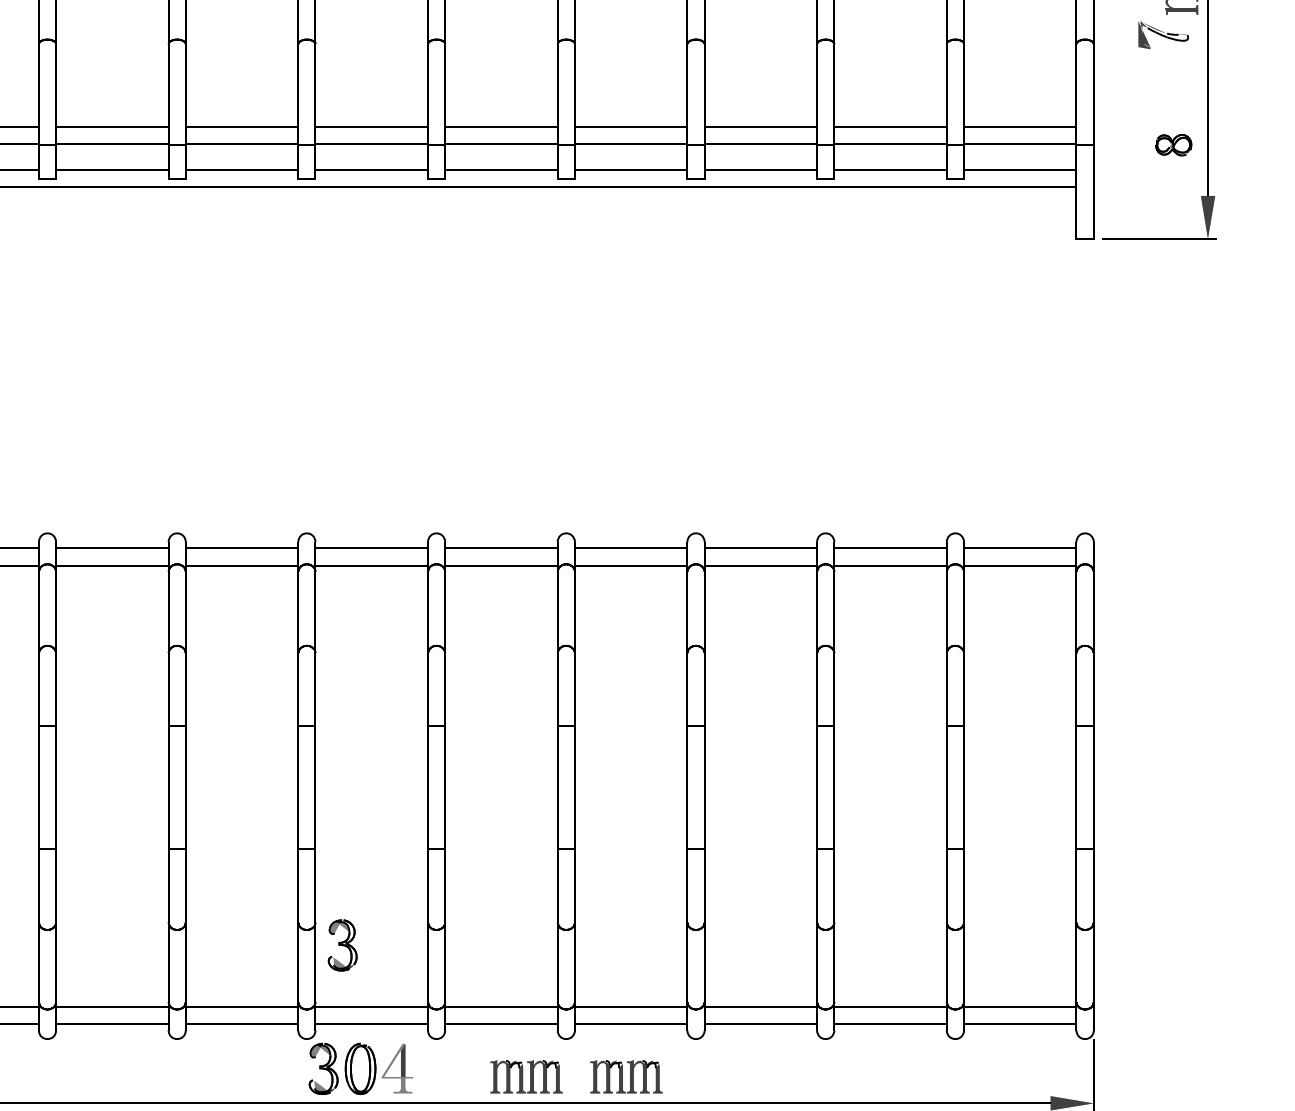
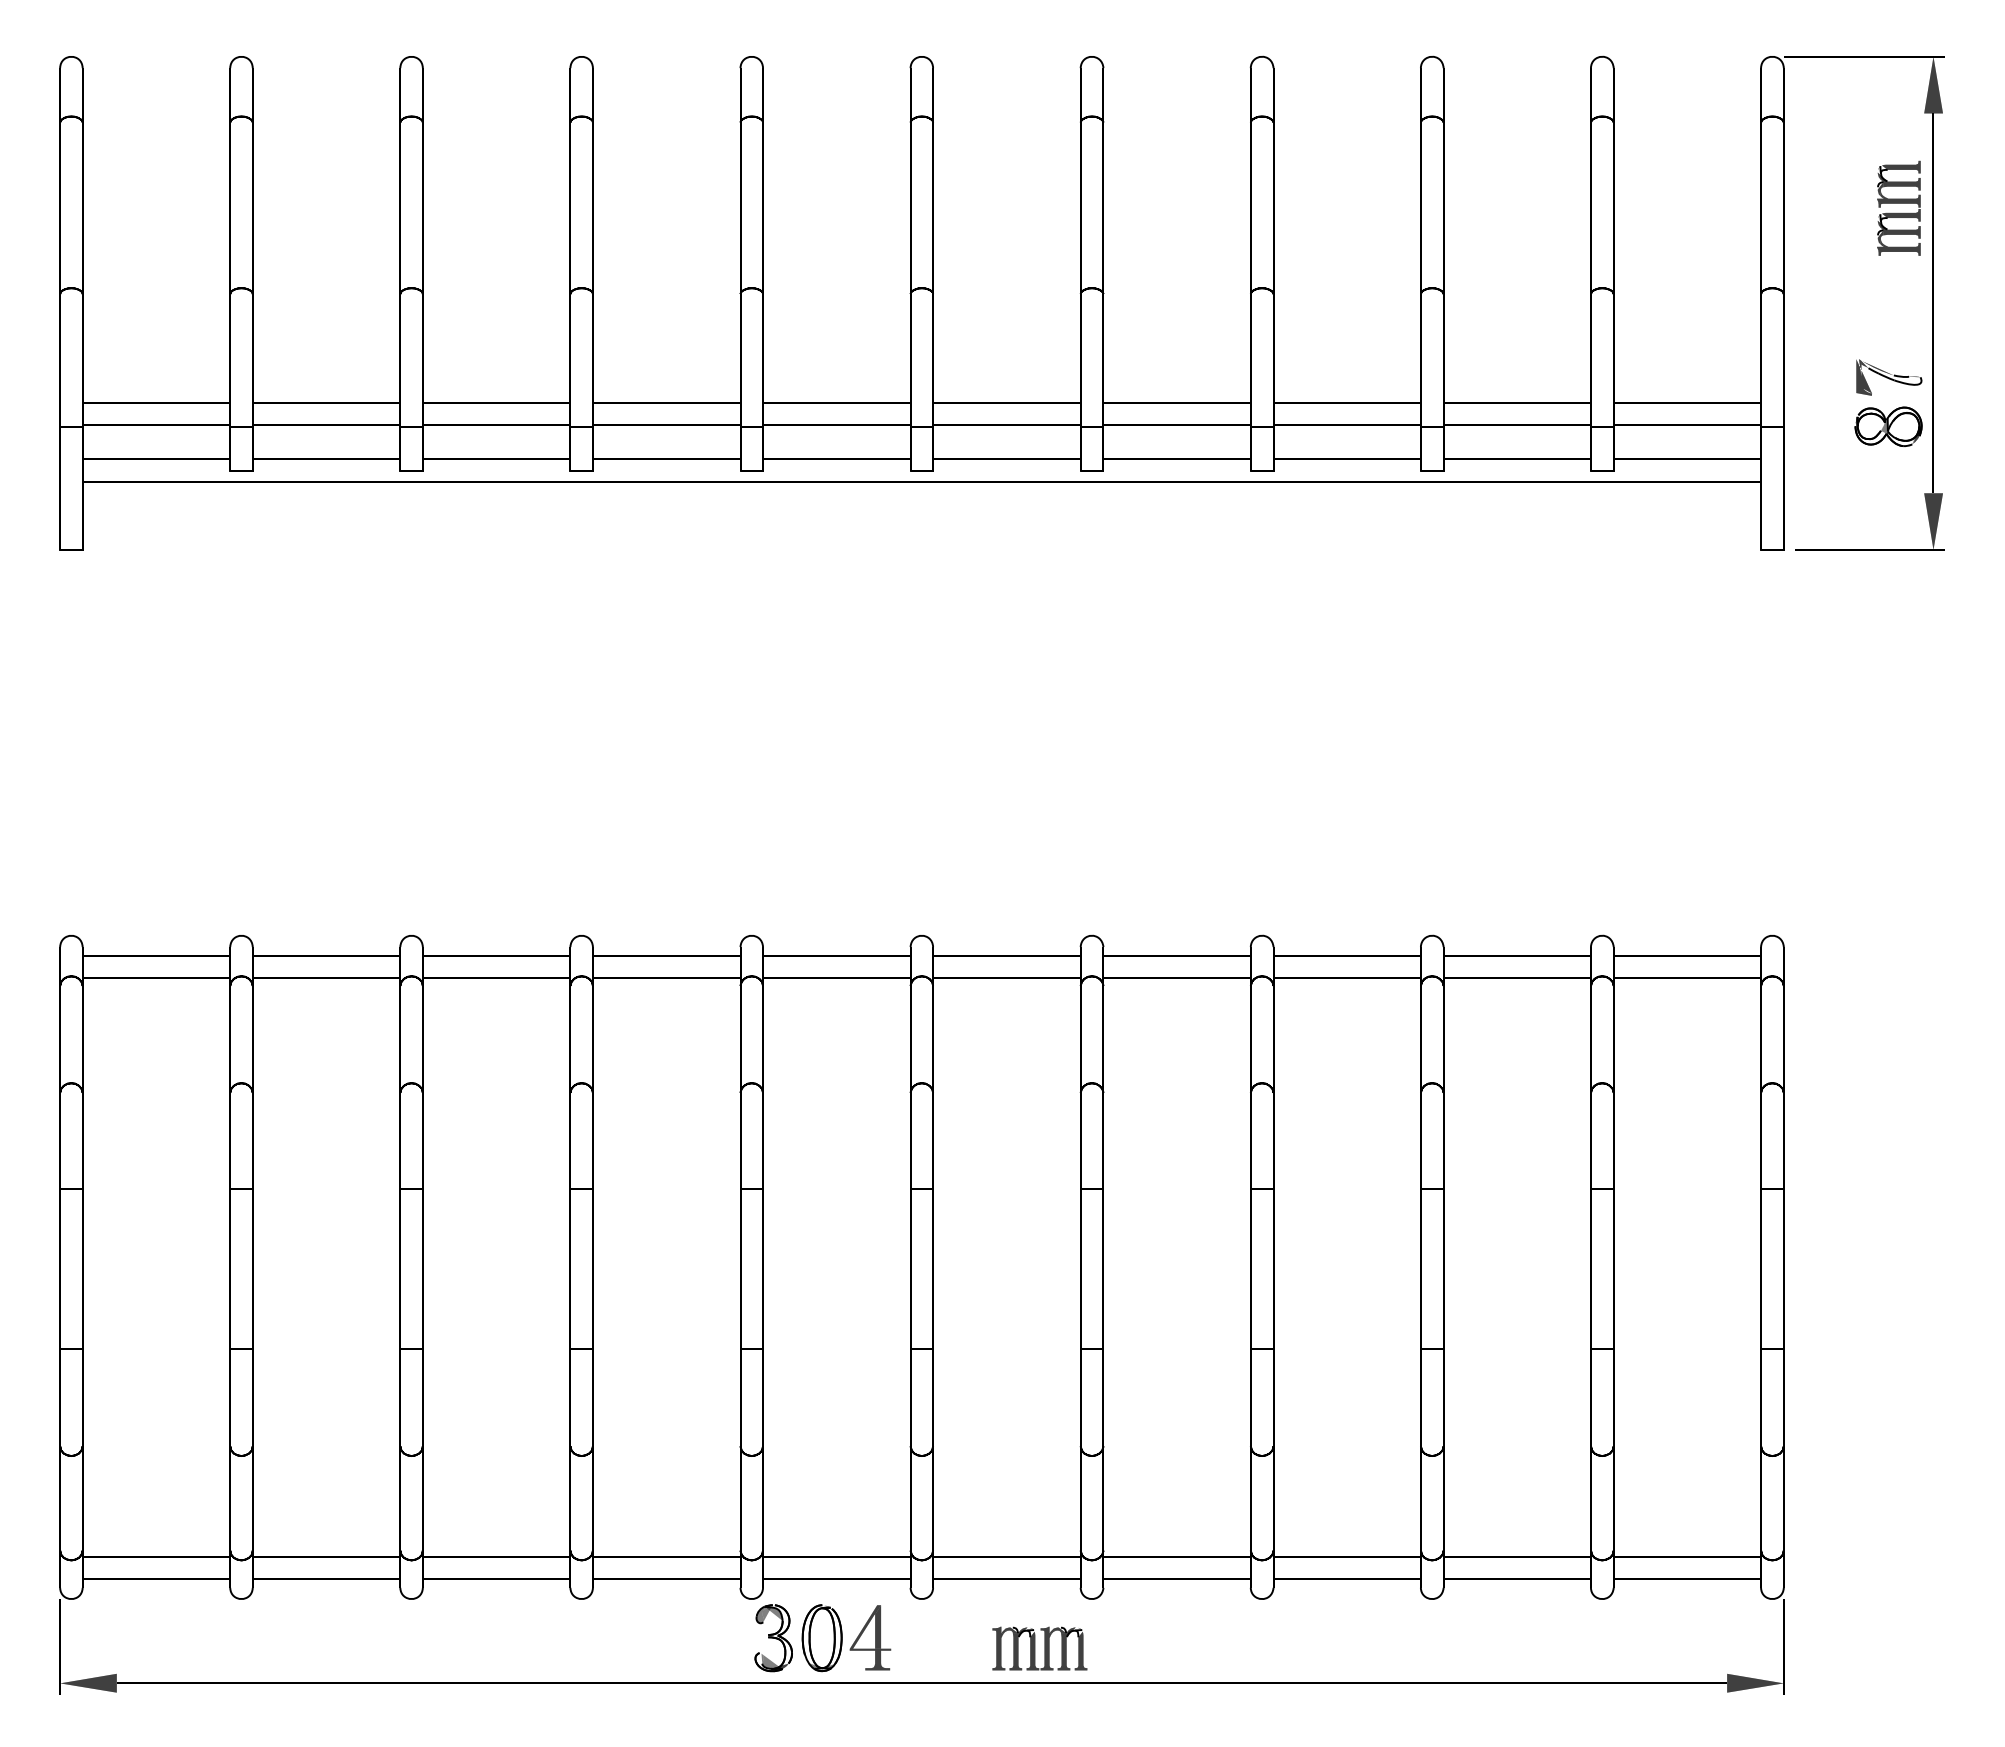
part: (1163, 35) -> (1889, 377), moved
part: (1173, 145) -> (1888, 426), size x1.43
part: (342, 945) -> (798, 1476), removed
fill: (397, 1068) -> (870, 1637), added
part: (626, 1076) -> (1170, 1648), removed

